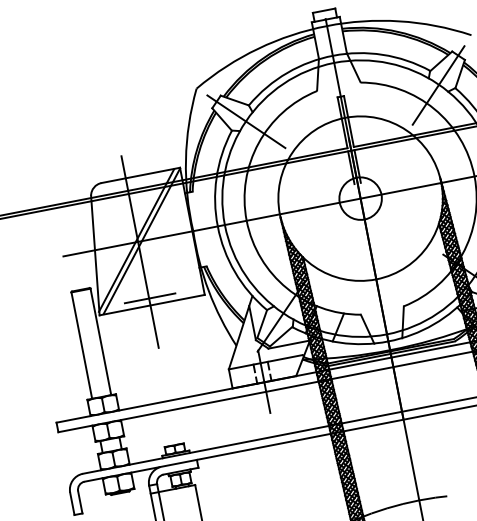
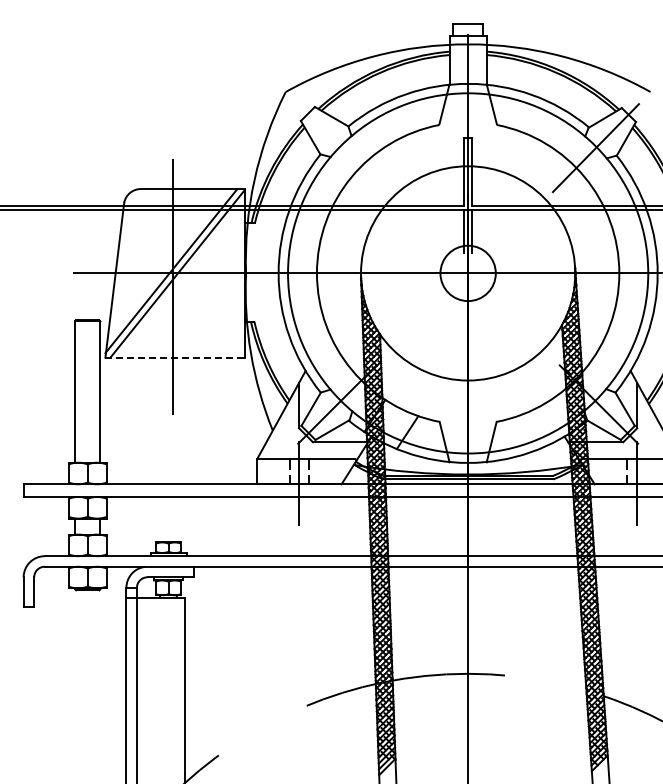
line: (246, 121) -> (341, 146), removed
line: (149, 298) -> (173, 348), removed
line: (152, 304) -> (175, 357), solid -> dashed

